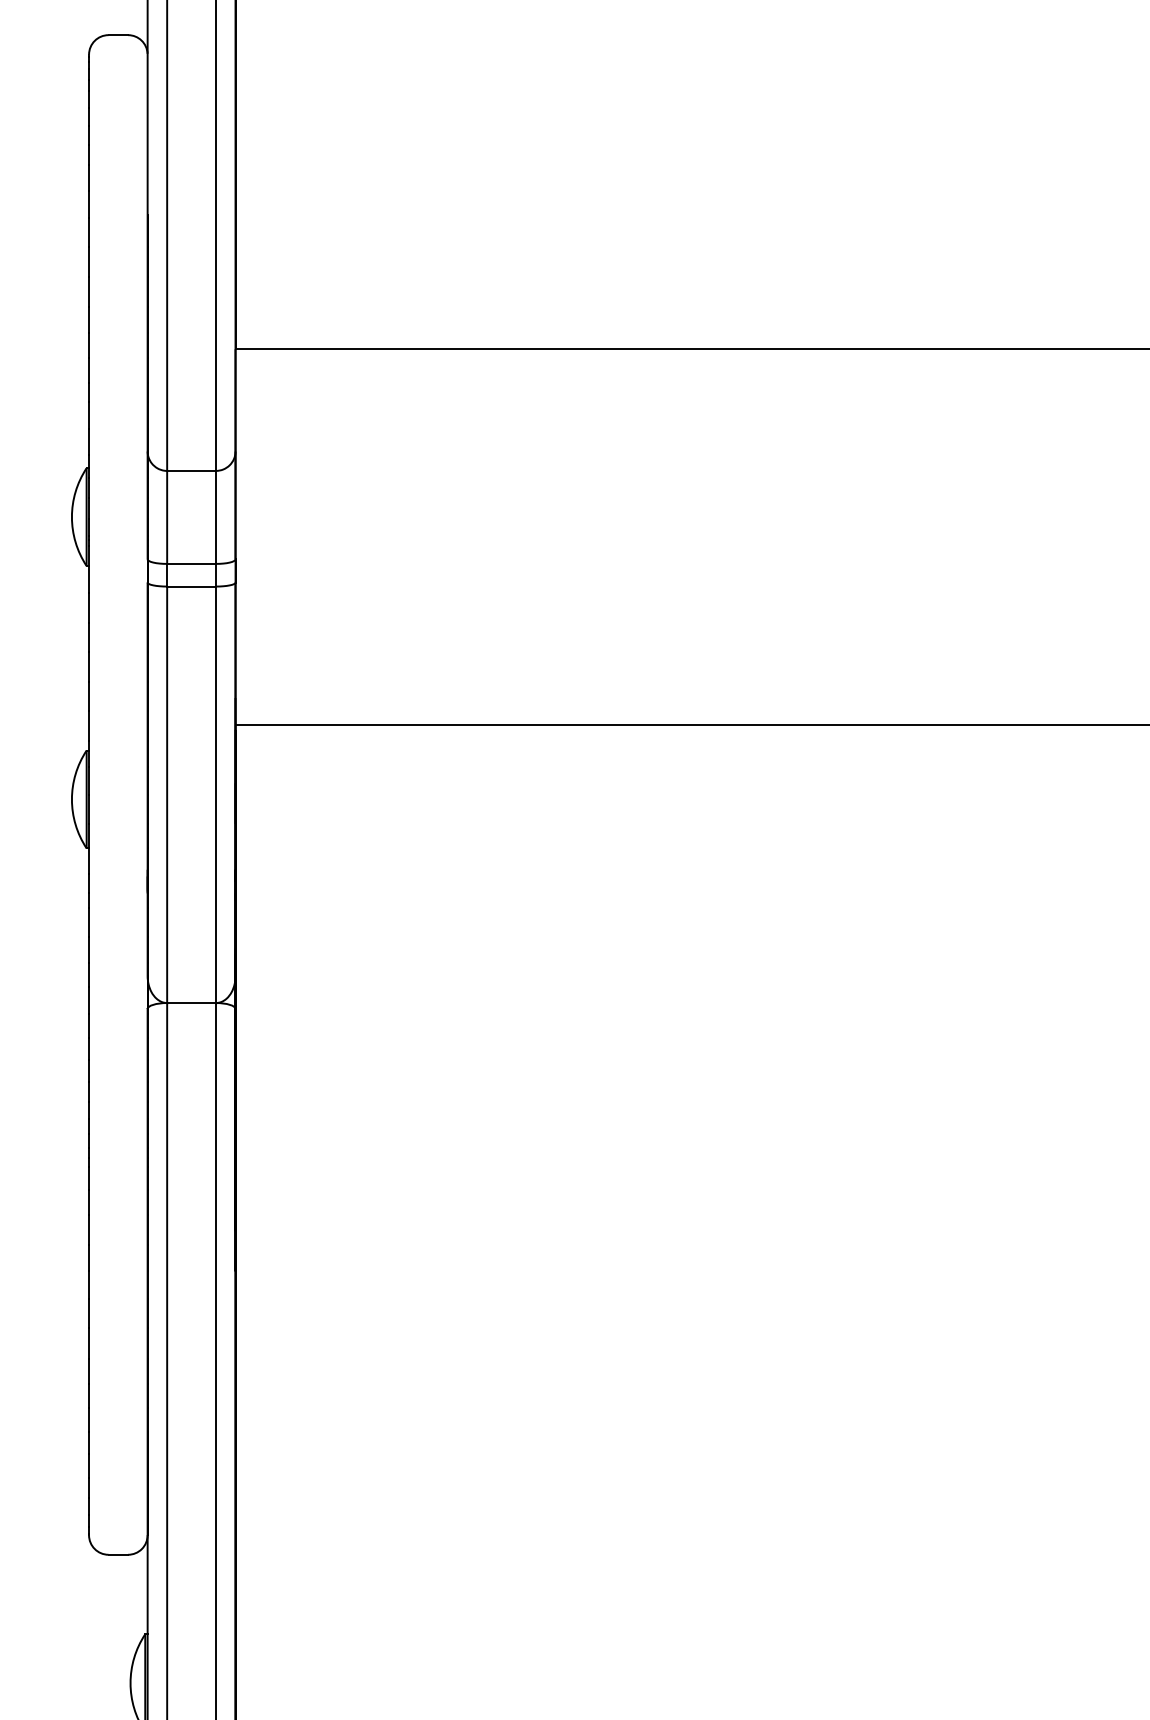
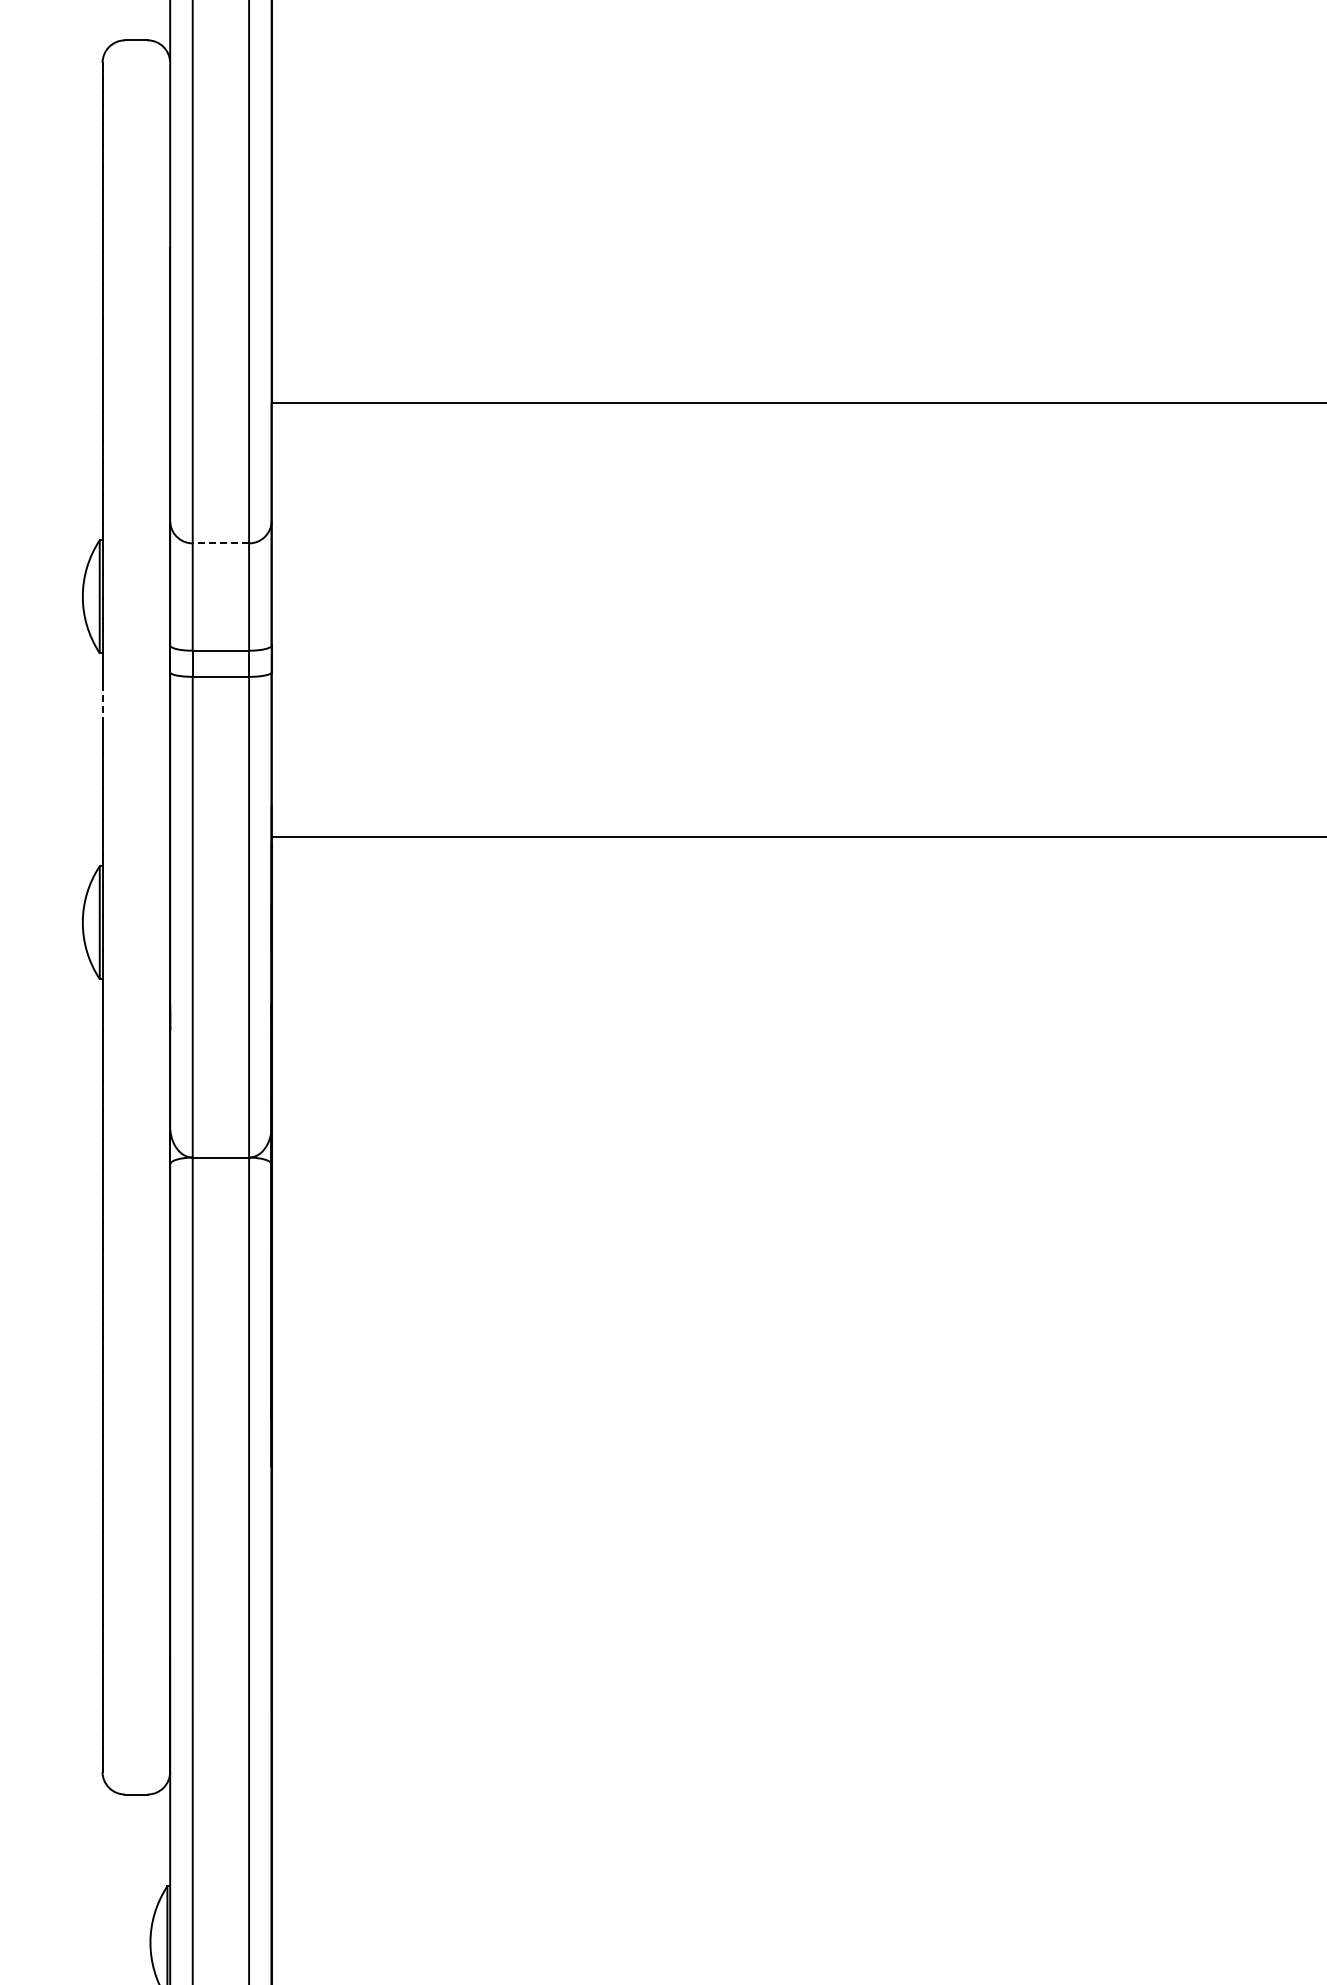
line: (191, 471) -> (220, 543), solid -> dashed
line: (89, 608) -> (102, 702), solid -> dashed

